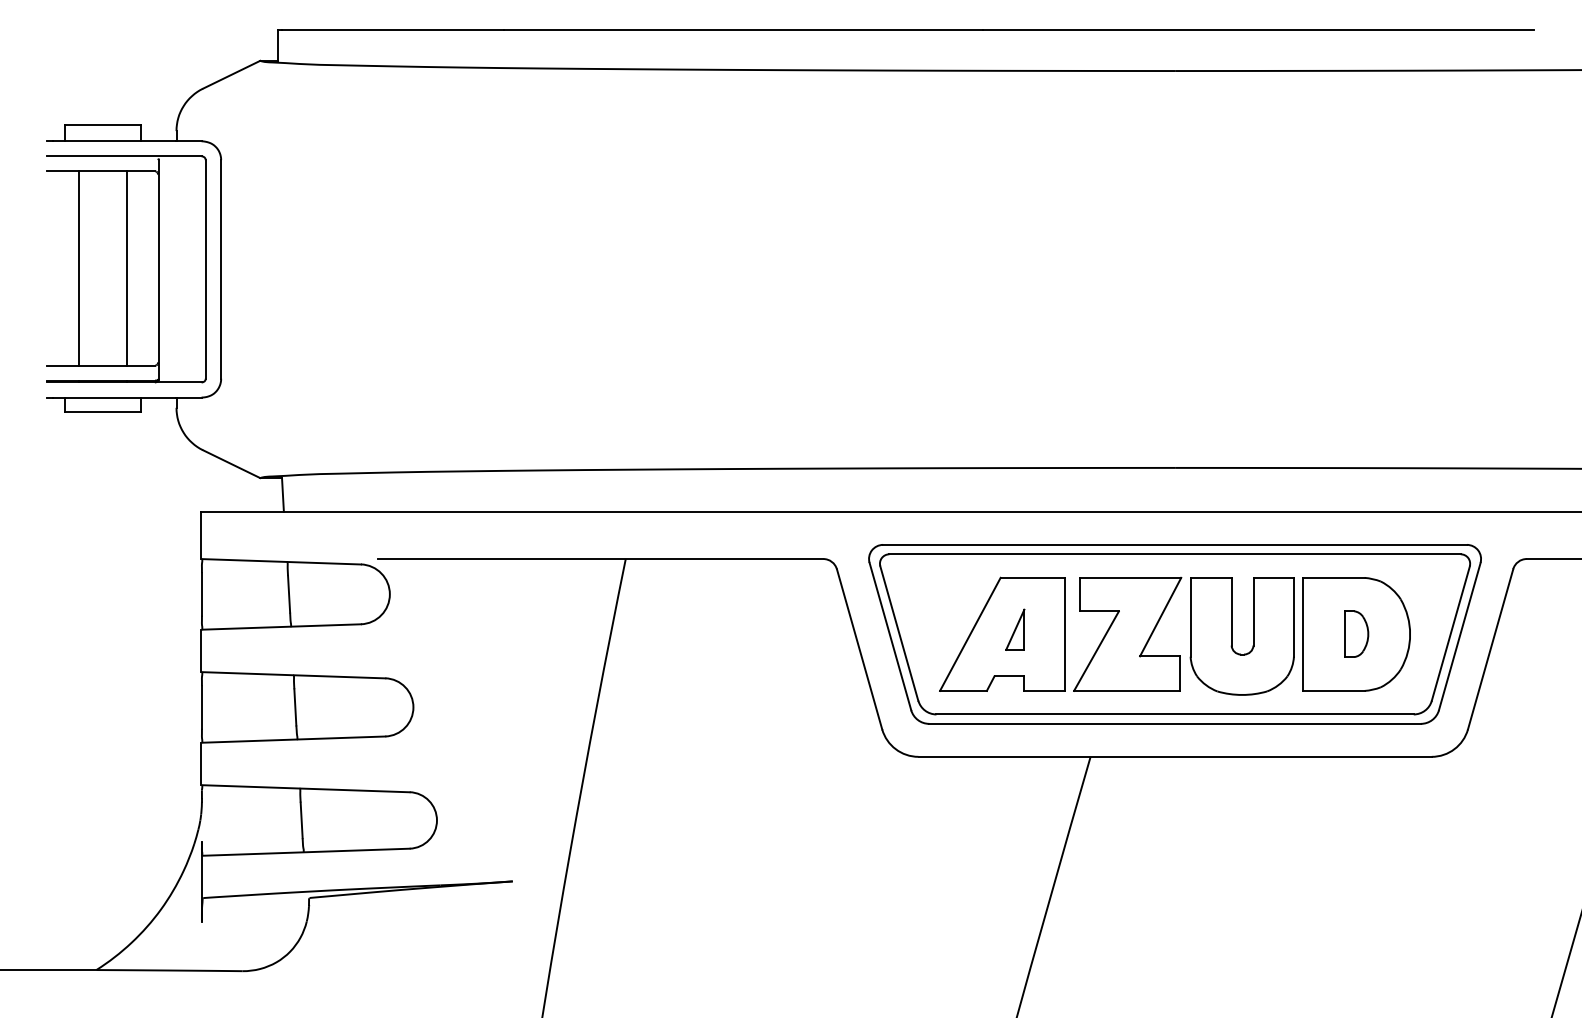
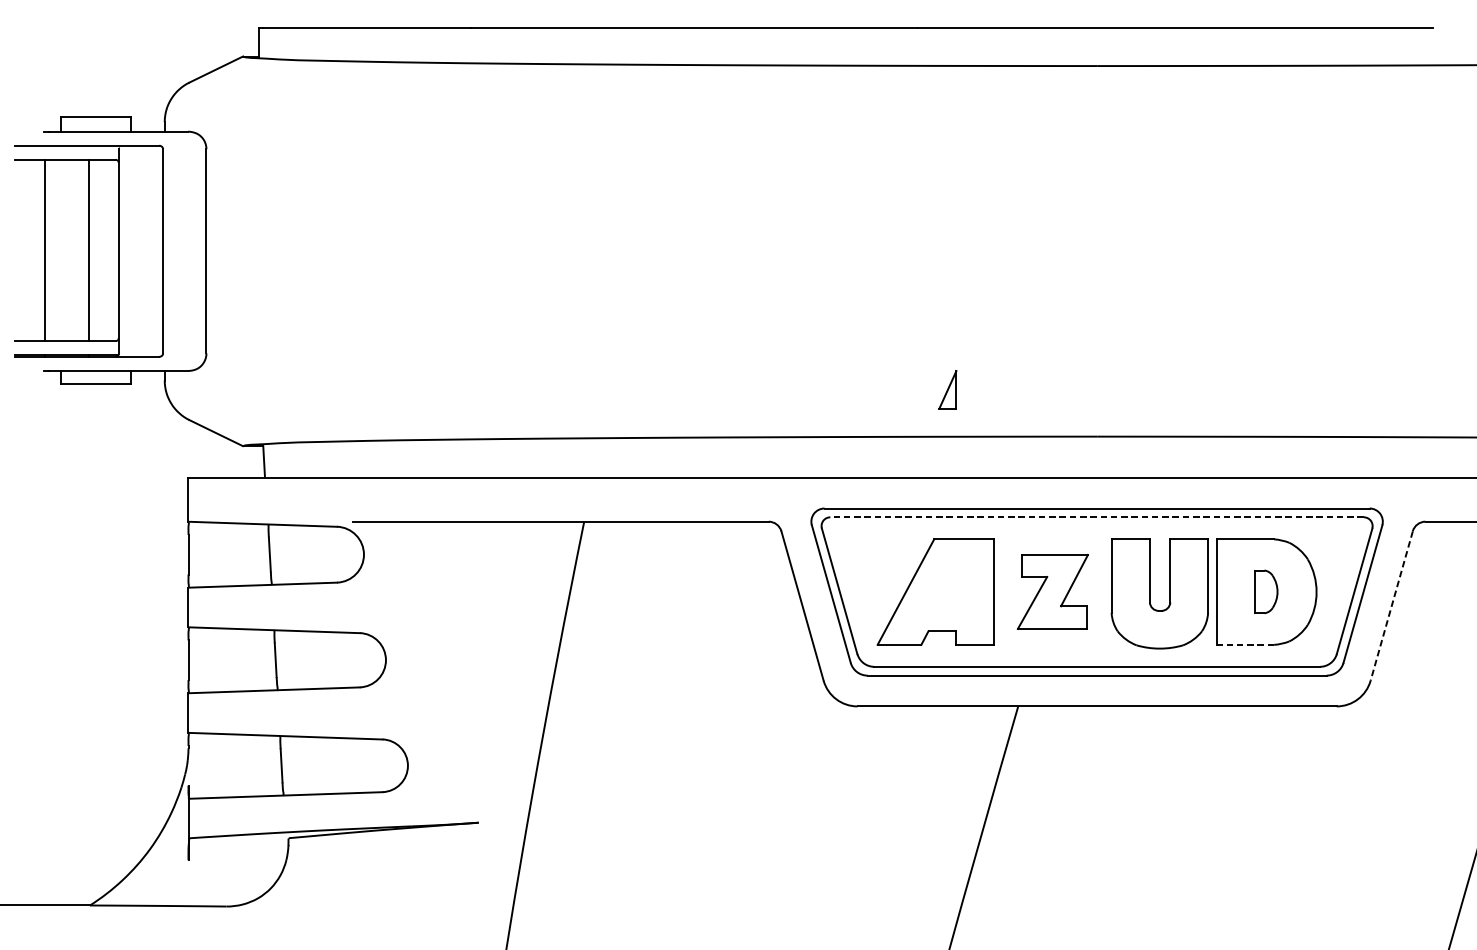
part: (126, 269) -> (89, 251), moved
line: (1175, 554) -> (1097, 517), solid -> dashed
part: (1015, 629) -> (948, 389), moved
part: (1127, 633) -> (1052, 591), size x0.7
line: (1490, 649) -> (1391, 606), solid -> dashed
line: (1334, 690) -> (1245, 644), solid -> dashed

